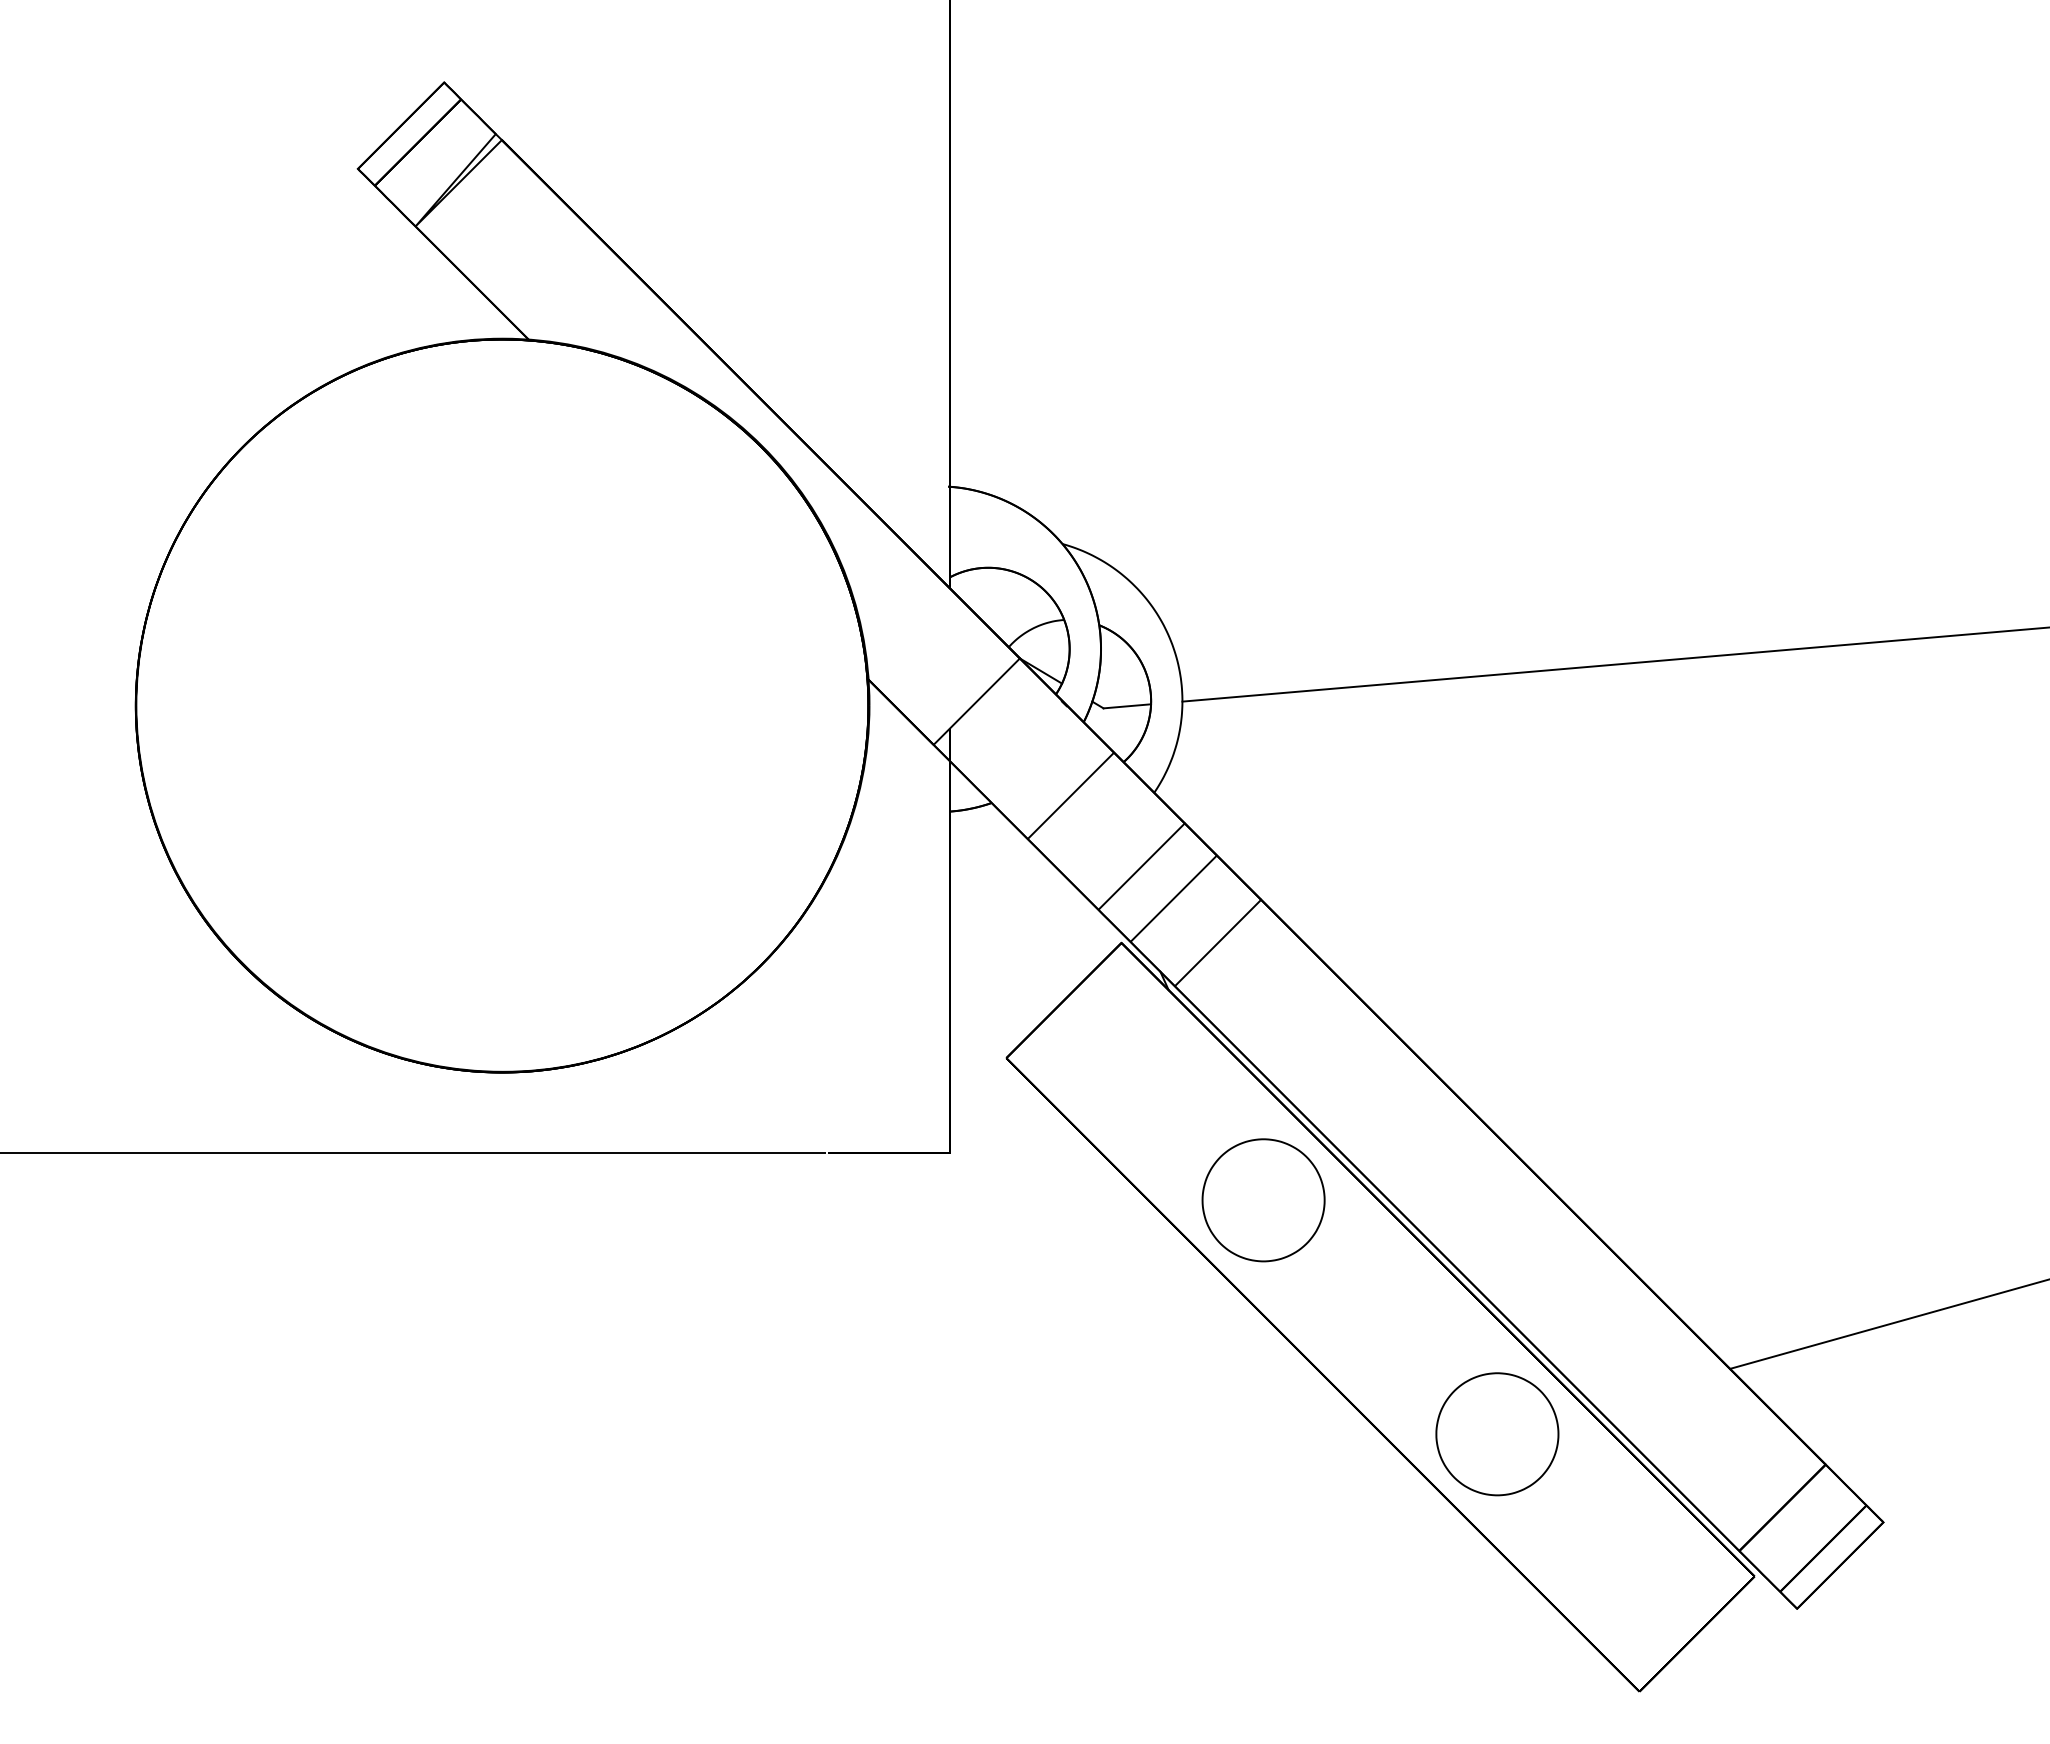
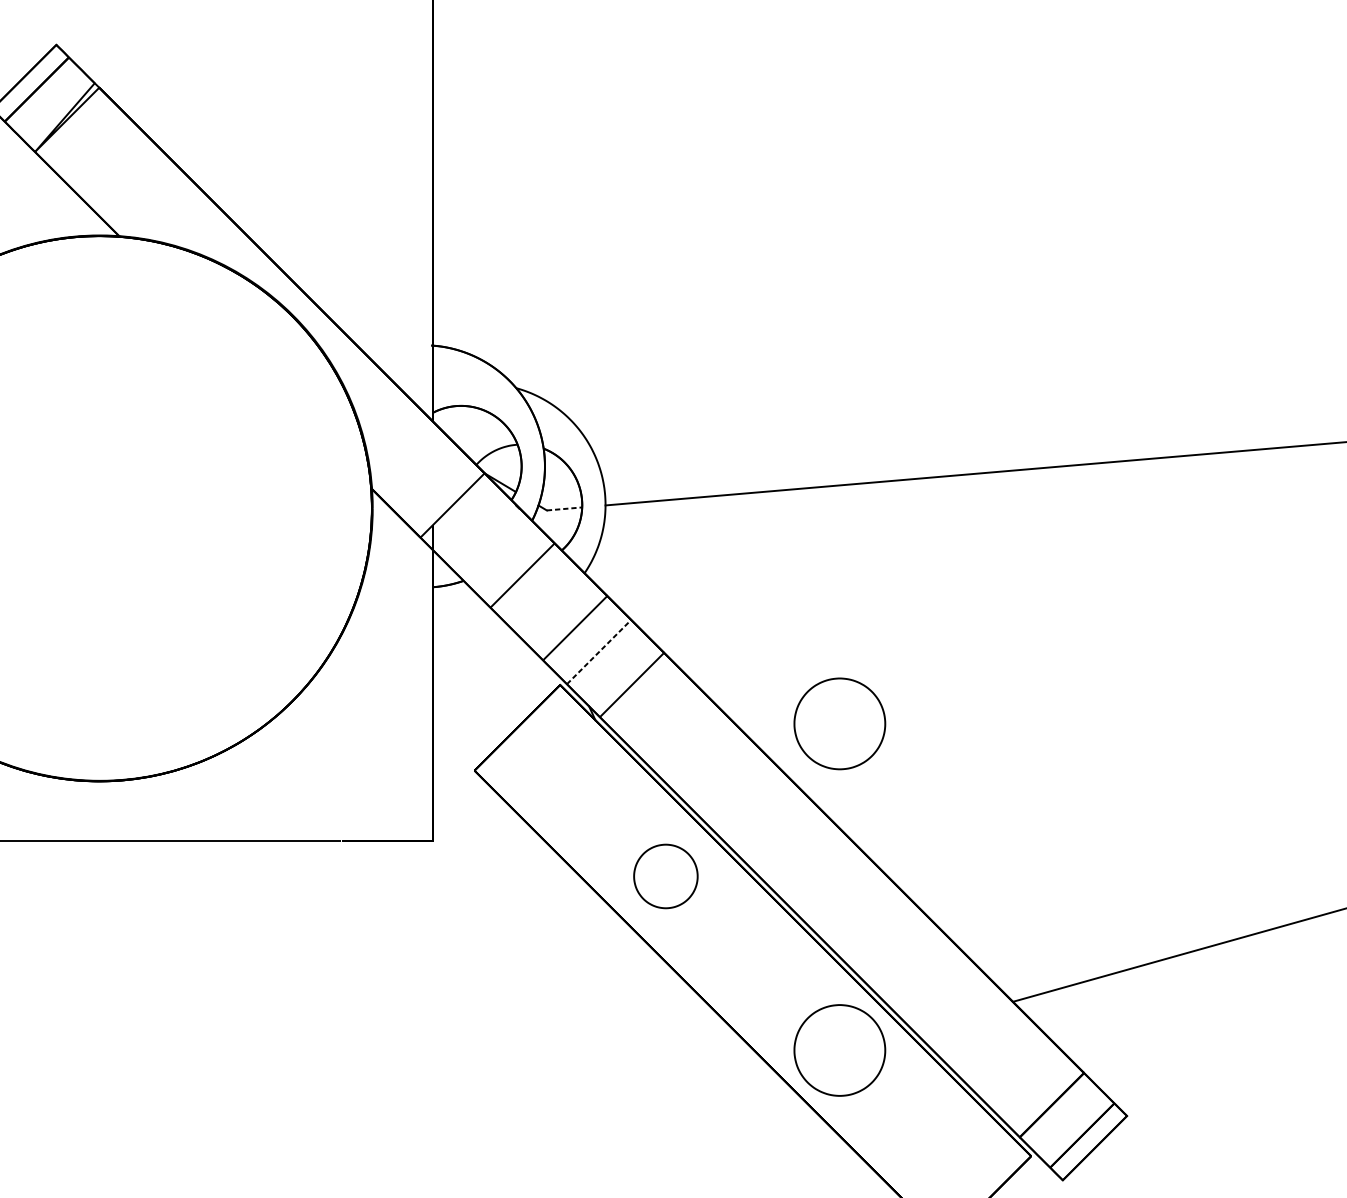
line: (1127, 706) -> (564, 509), solid -> dashed
line: (1174, 898) -> (599, 651), solid -> dashed
part: (1497, 995) -> (839, 724), added
part: (1263, 1200) -> (665, 876), size x0.7

